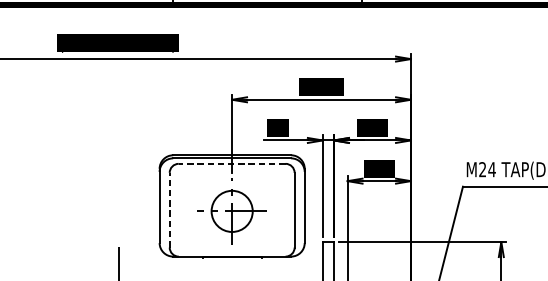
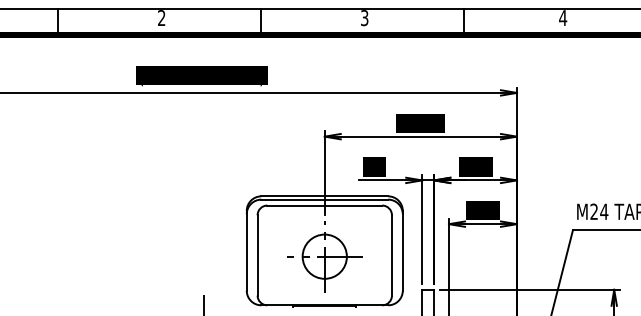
line: (231, 163) -> (324, 205), dashed -> solid
line: (169, 209) -> (257, 254), dashed -> solid

